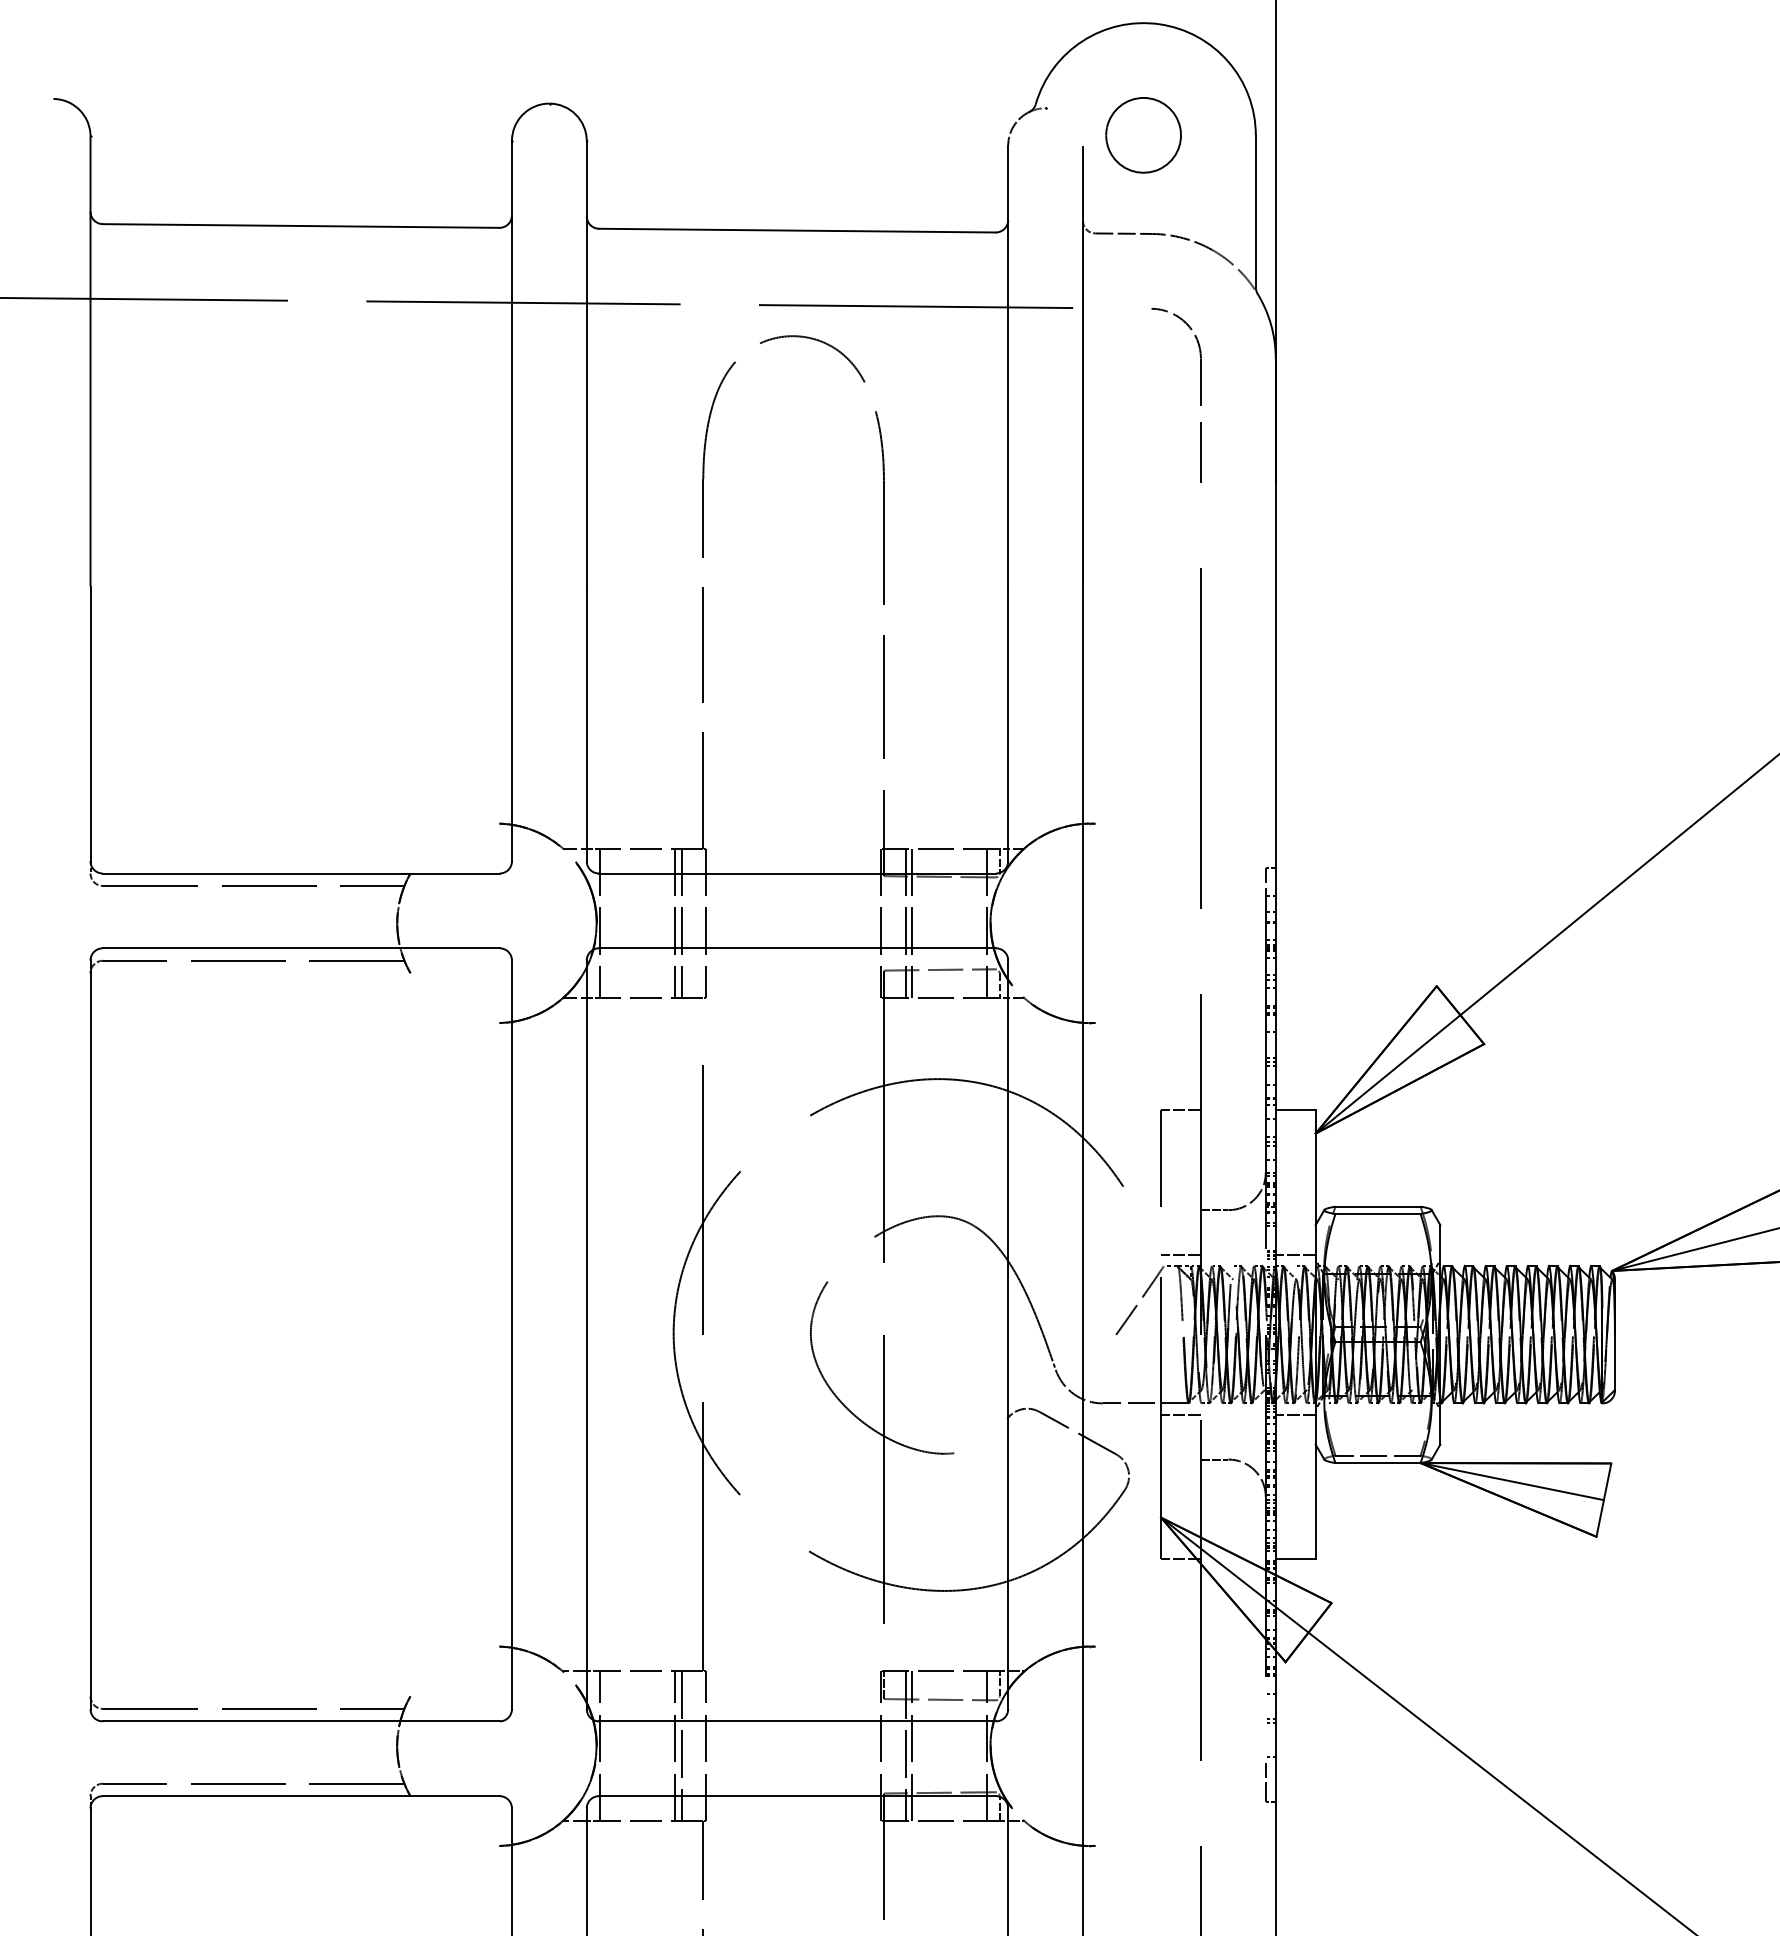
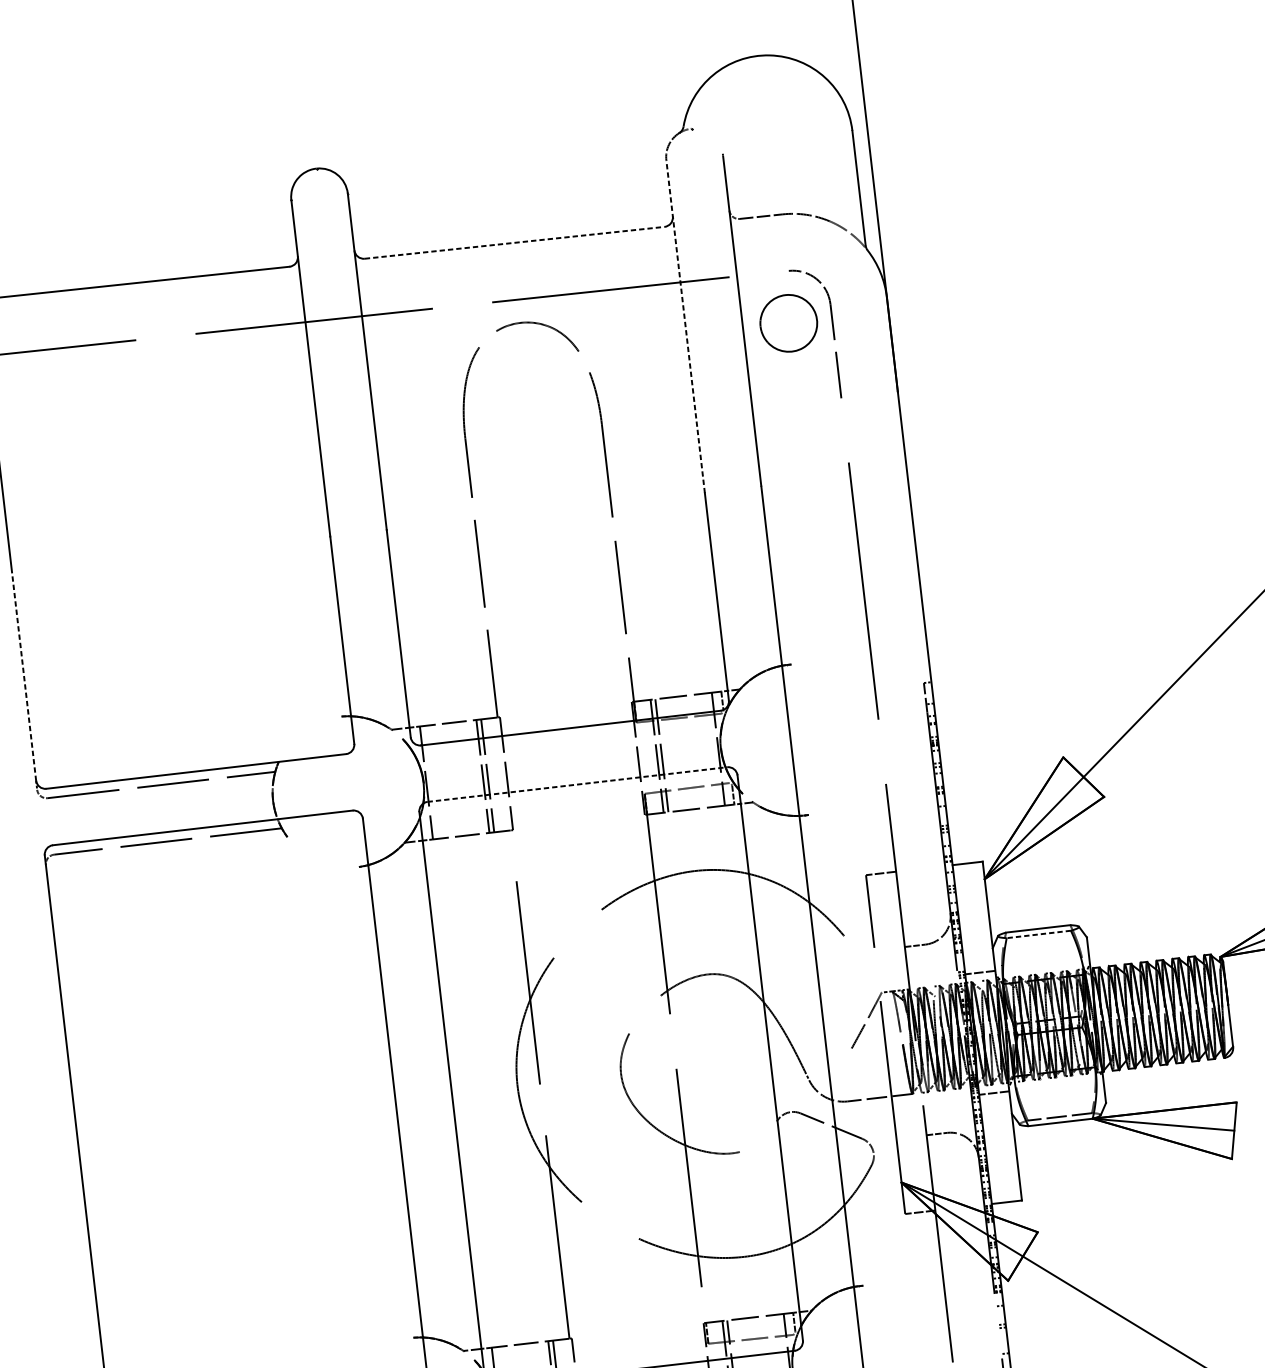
part: (1143, 135) -> (788, 323), moved
line: (797, 230) -> (514, 242), solid -> dashed
line: (1008, 366) -> (685, 326), solid -> dashed
line: (90, 723) -> (24, 676), solid -> dashed
line: (797, 948) -> (577, 784), solid -> dashed
line: (1378, 1214) -> (1039, 934), solid -> dashed
line: (1180, 1255) -> (893, 983), removed
line: (1180, 1414) -> (907, 1103), removed

